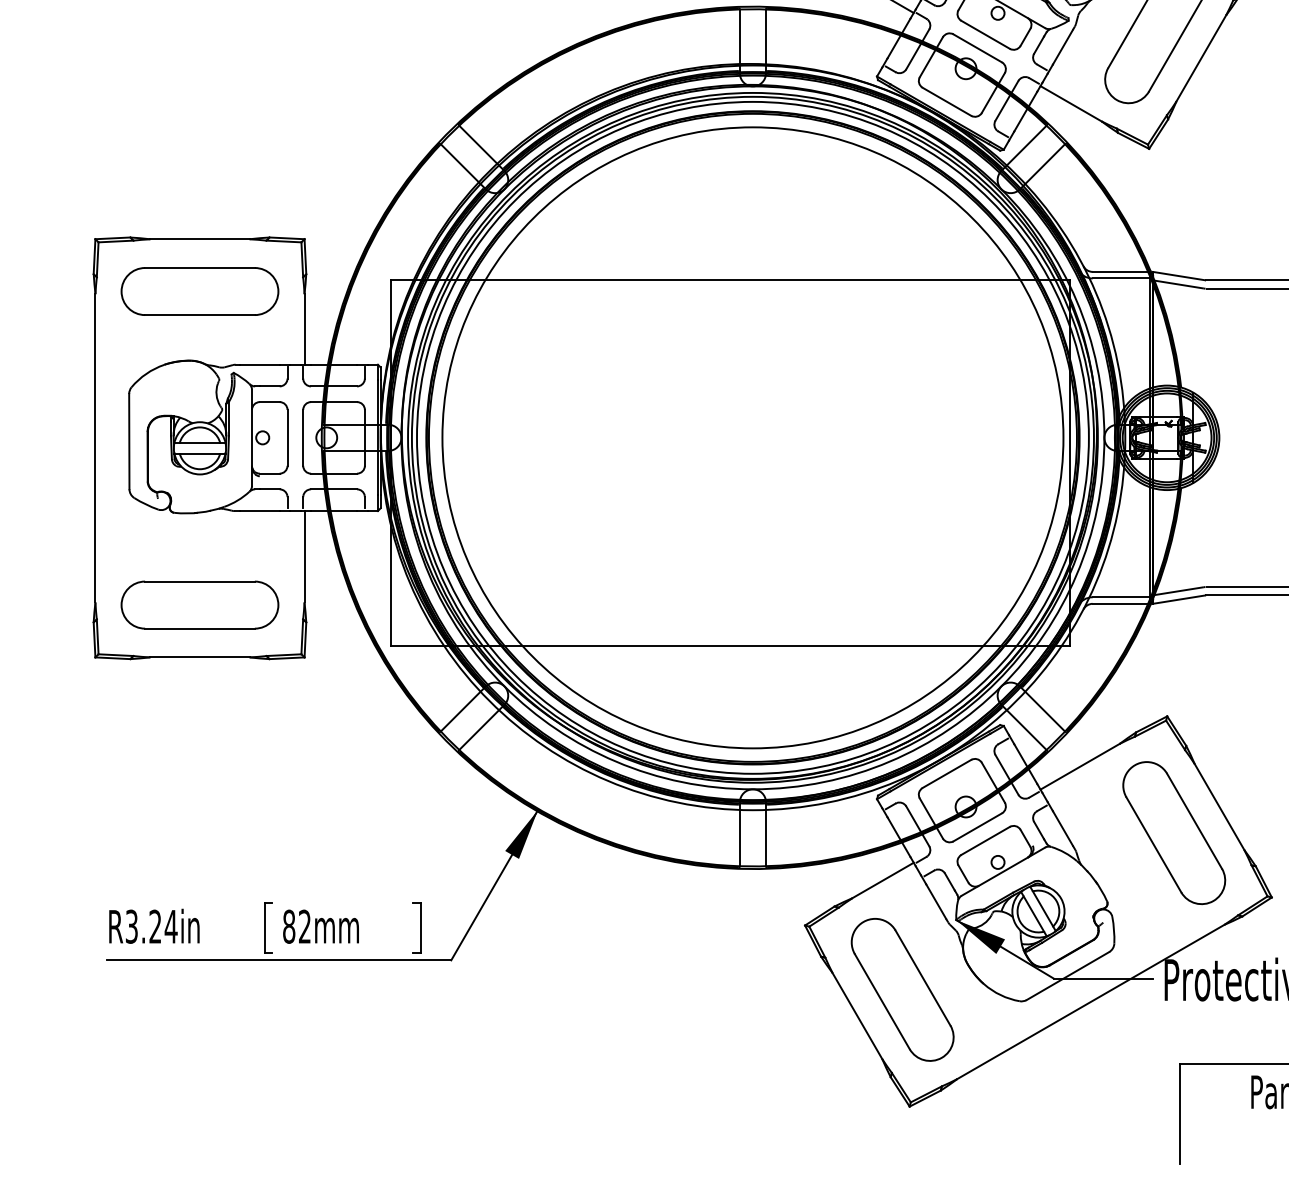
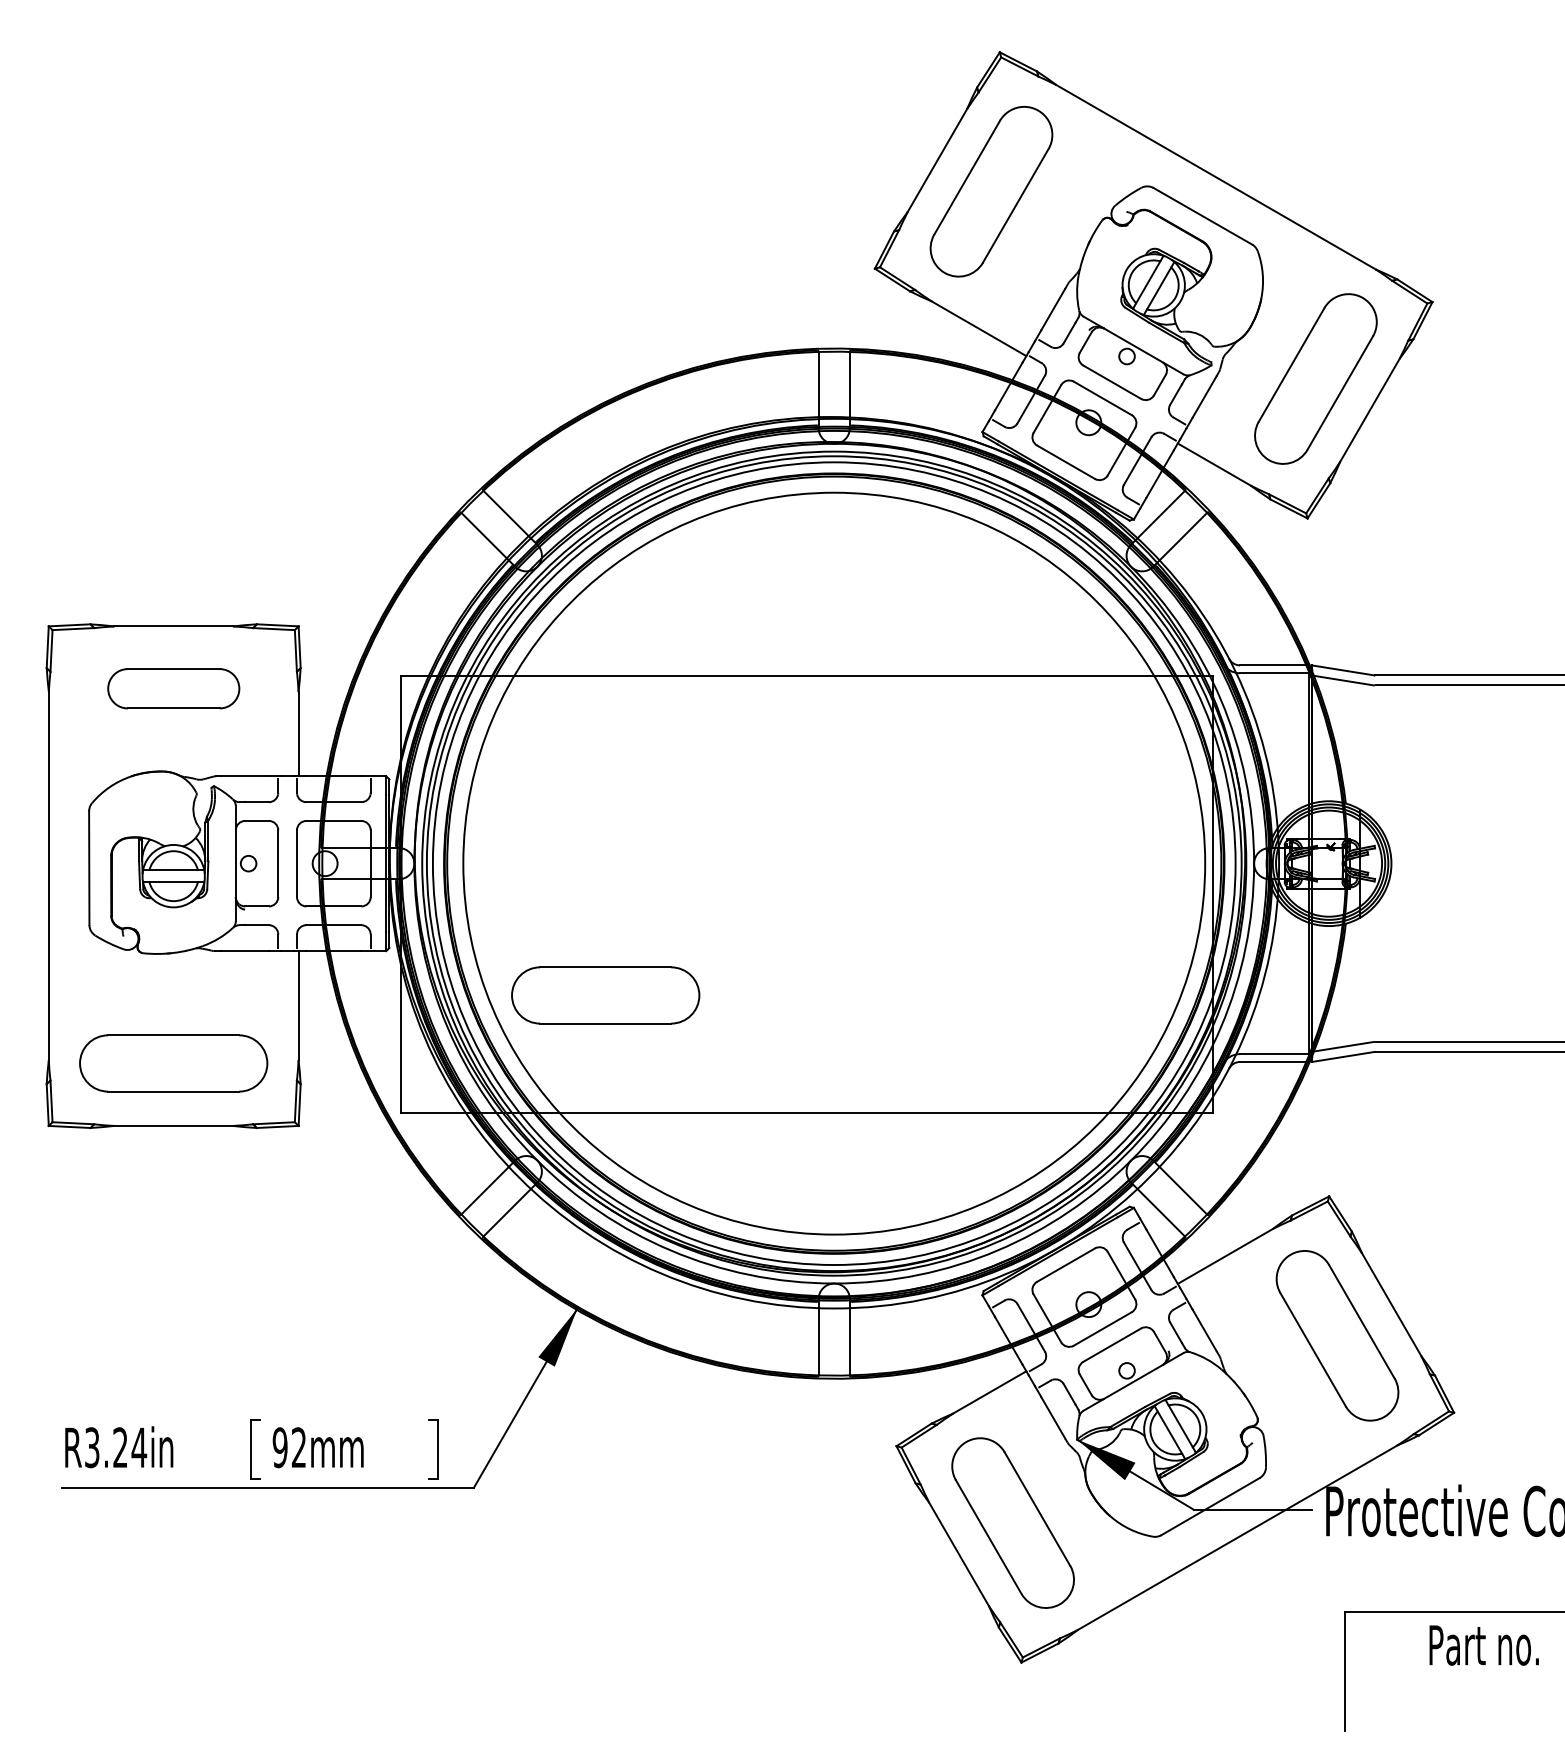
part: (199, 291) -> (173, 688), size x0.7
part: (561, 548) -> (605, 995), added
text: (288, 926) -> (279, 1447), 82mm -> 92mm

